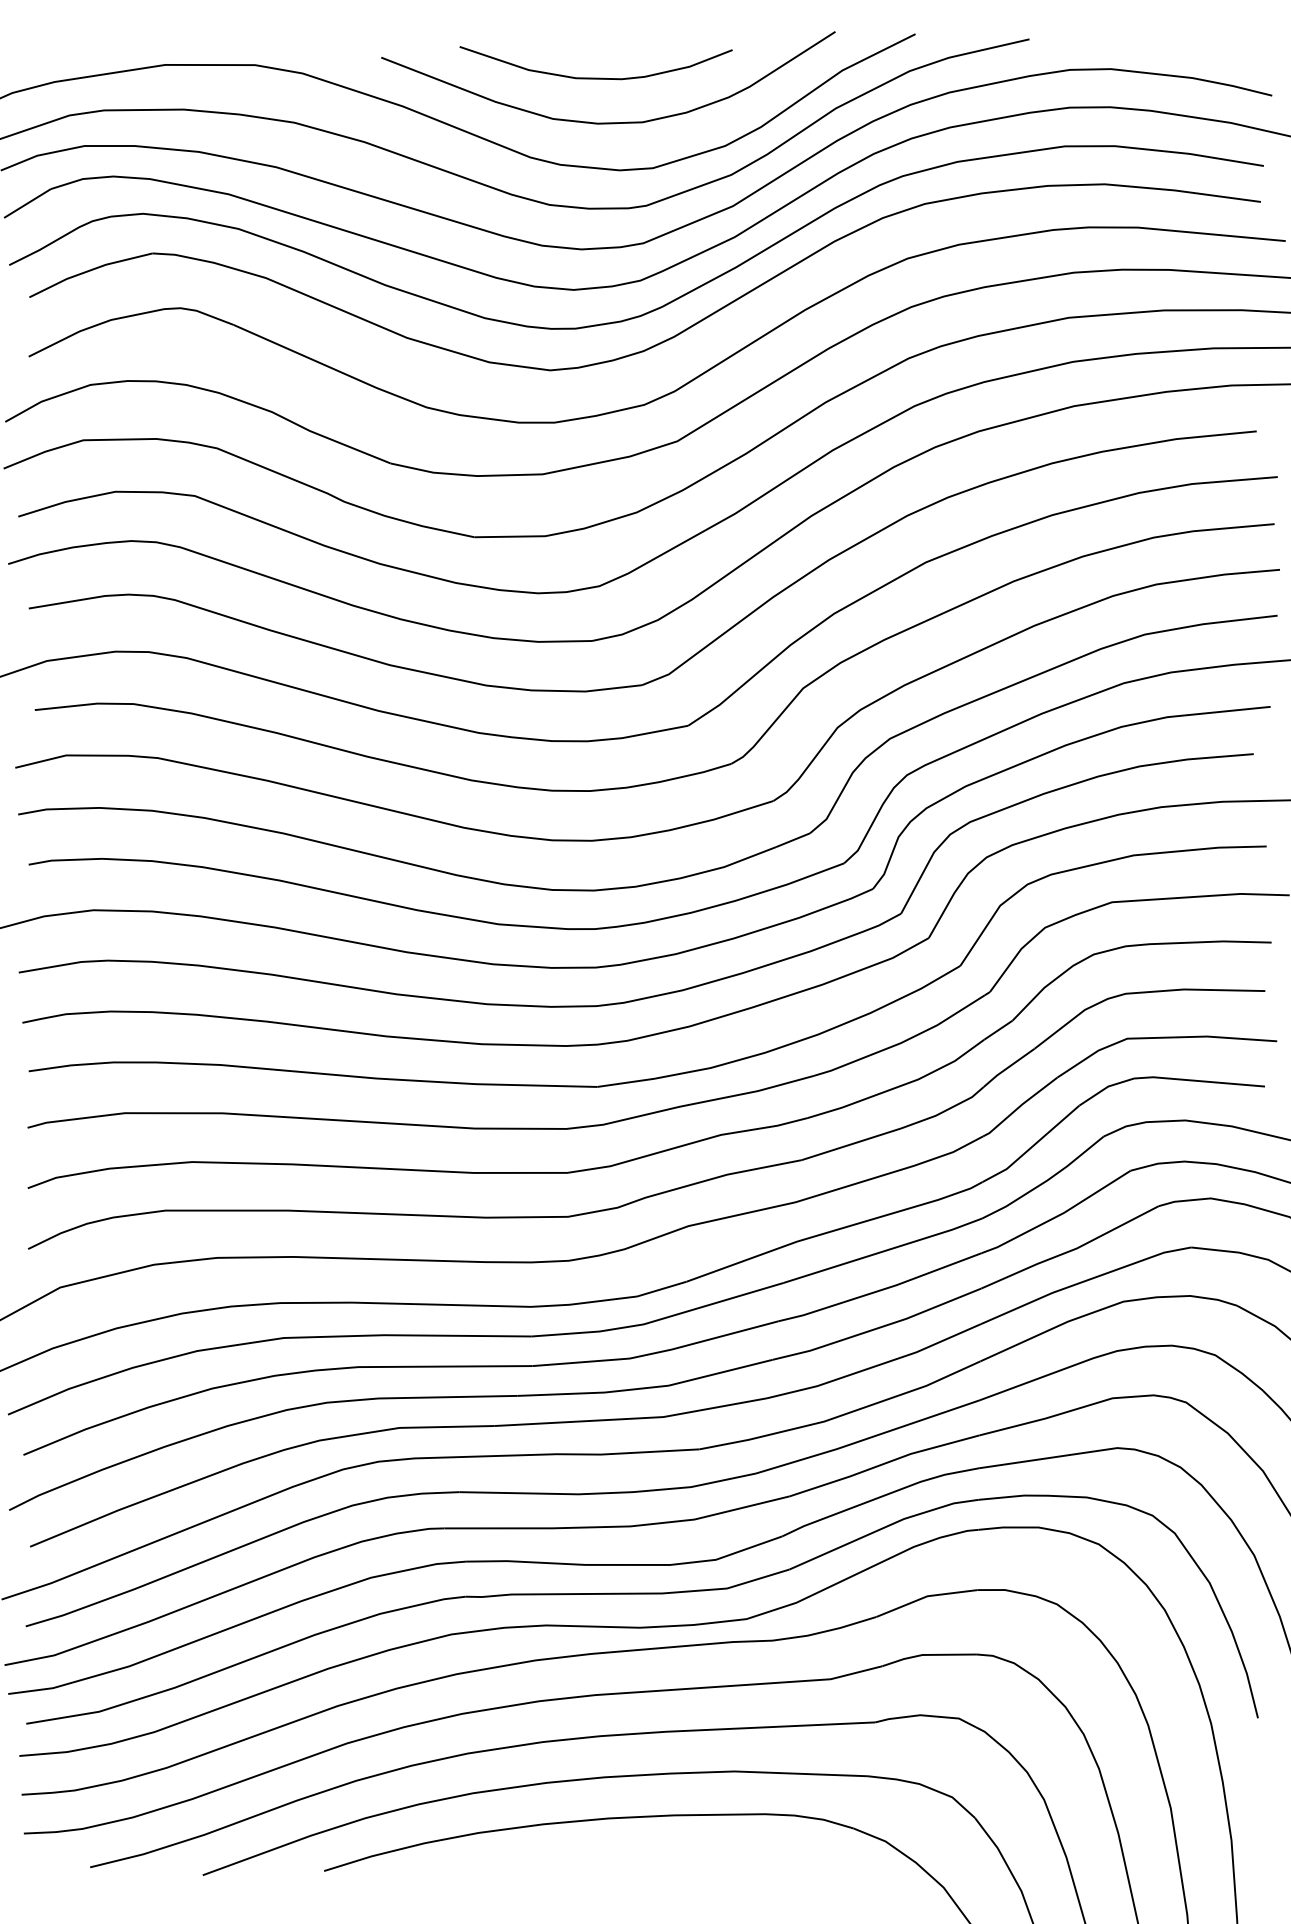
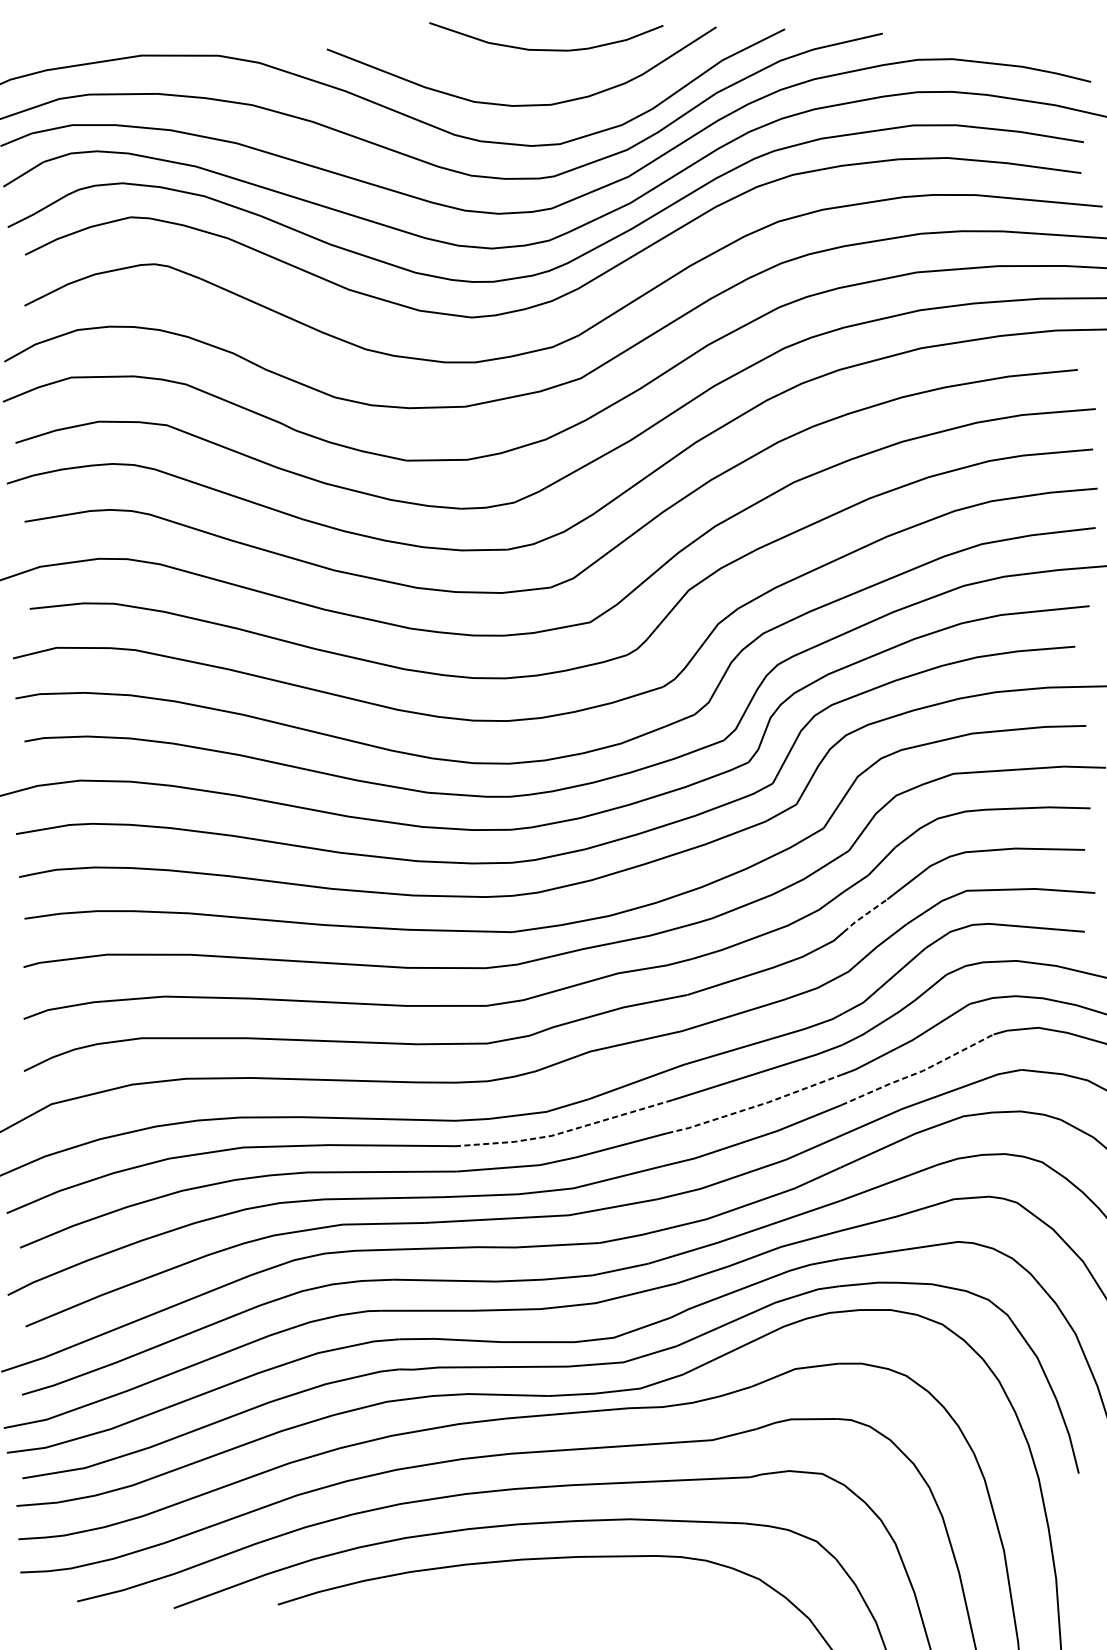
curve: (595, 77) -> (545, 49), moved
line: (1008, 1067) -> (864, 915), solid -> dashed
line: (1071, 1250) -> (918, 1072), solid -> dashed
line: (880, 1290) -> (755, 1106), solid -> dashed
line: (657, 1320) -> (563, 1132), solid -> dashed

